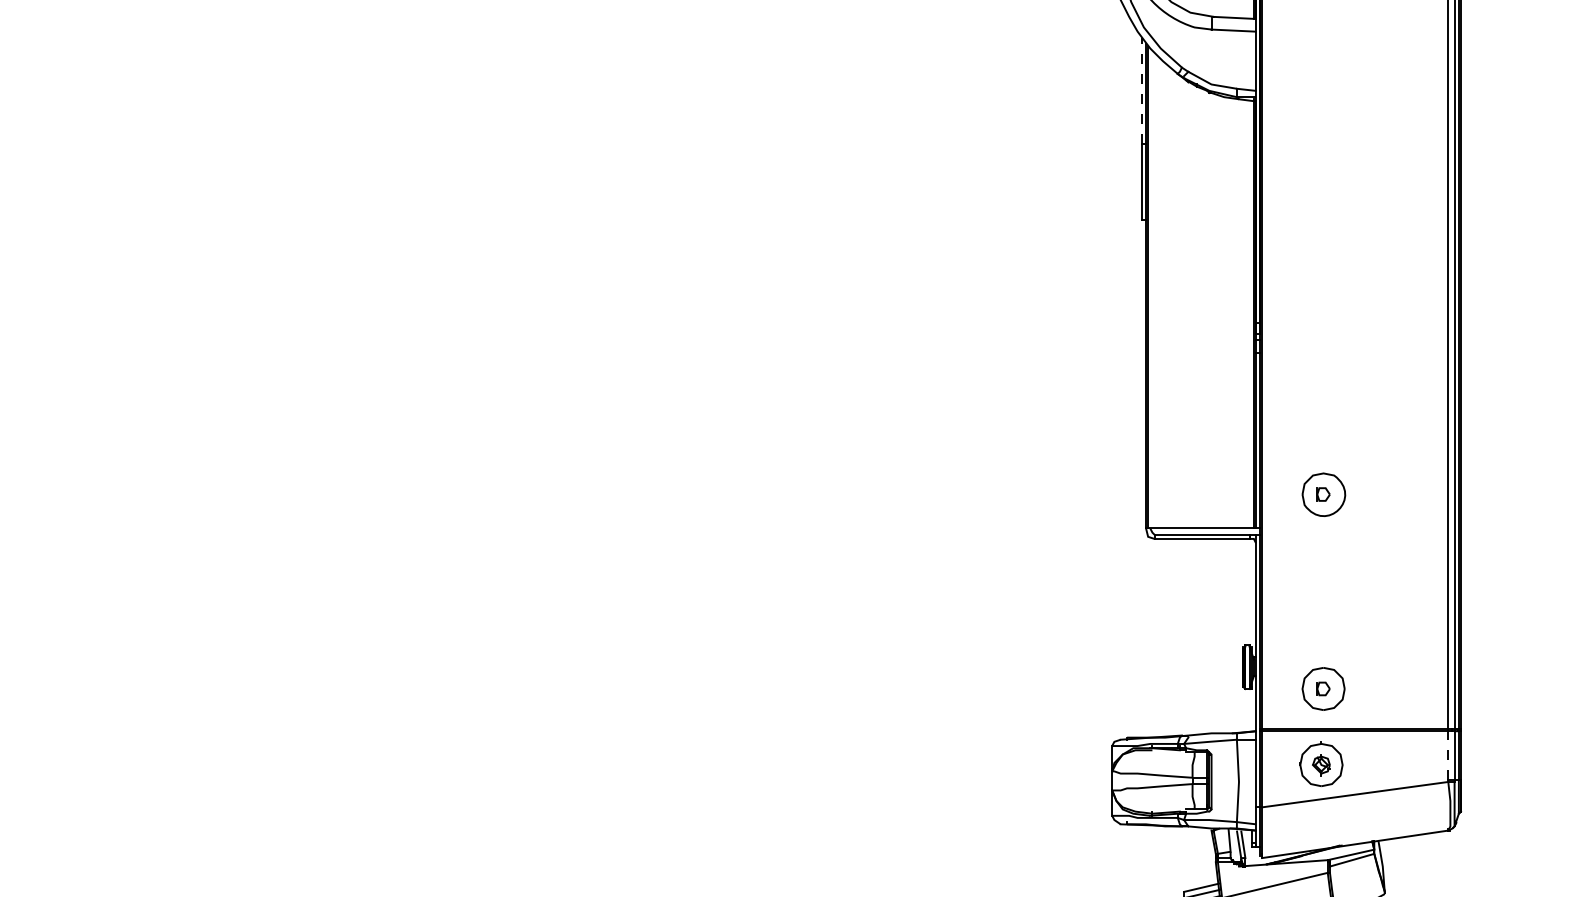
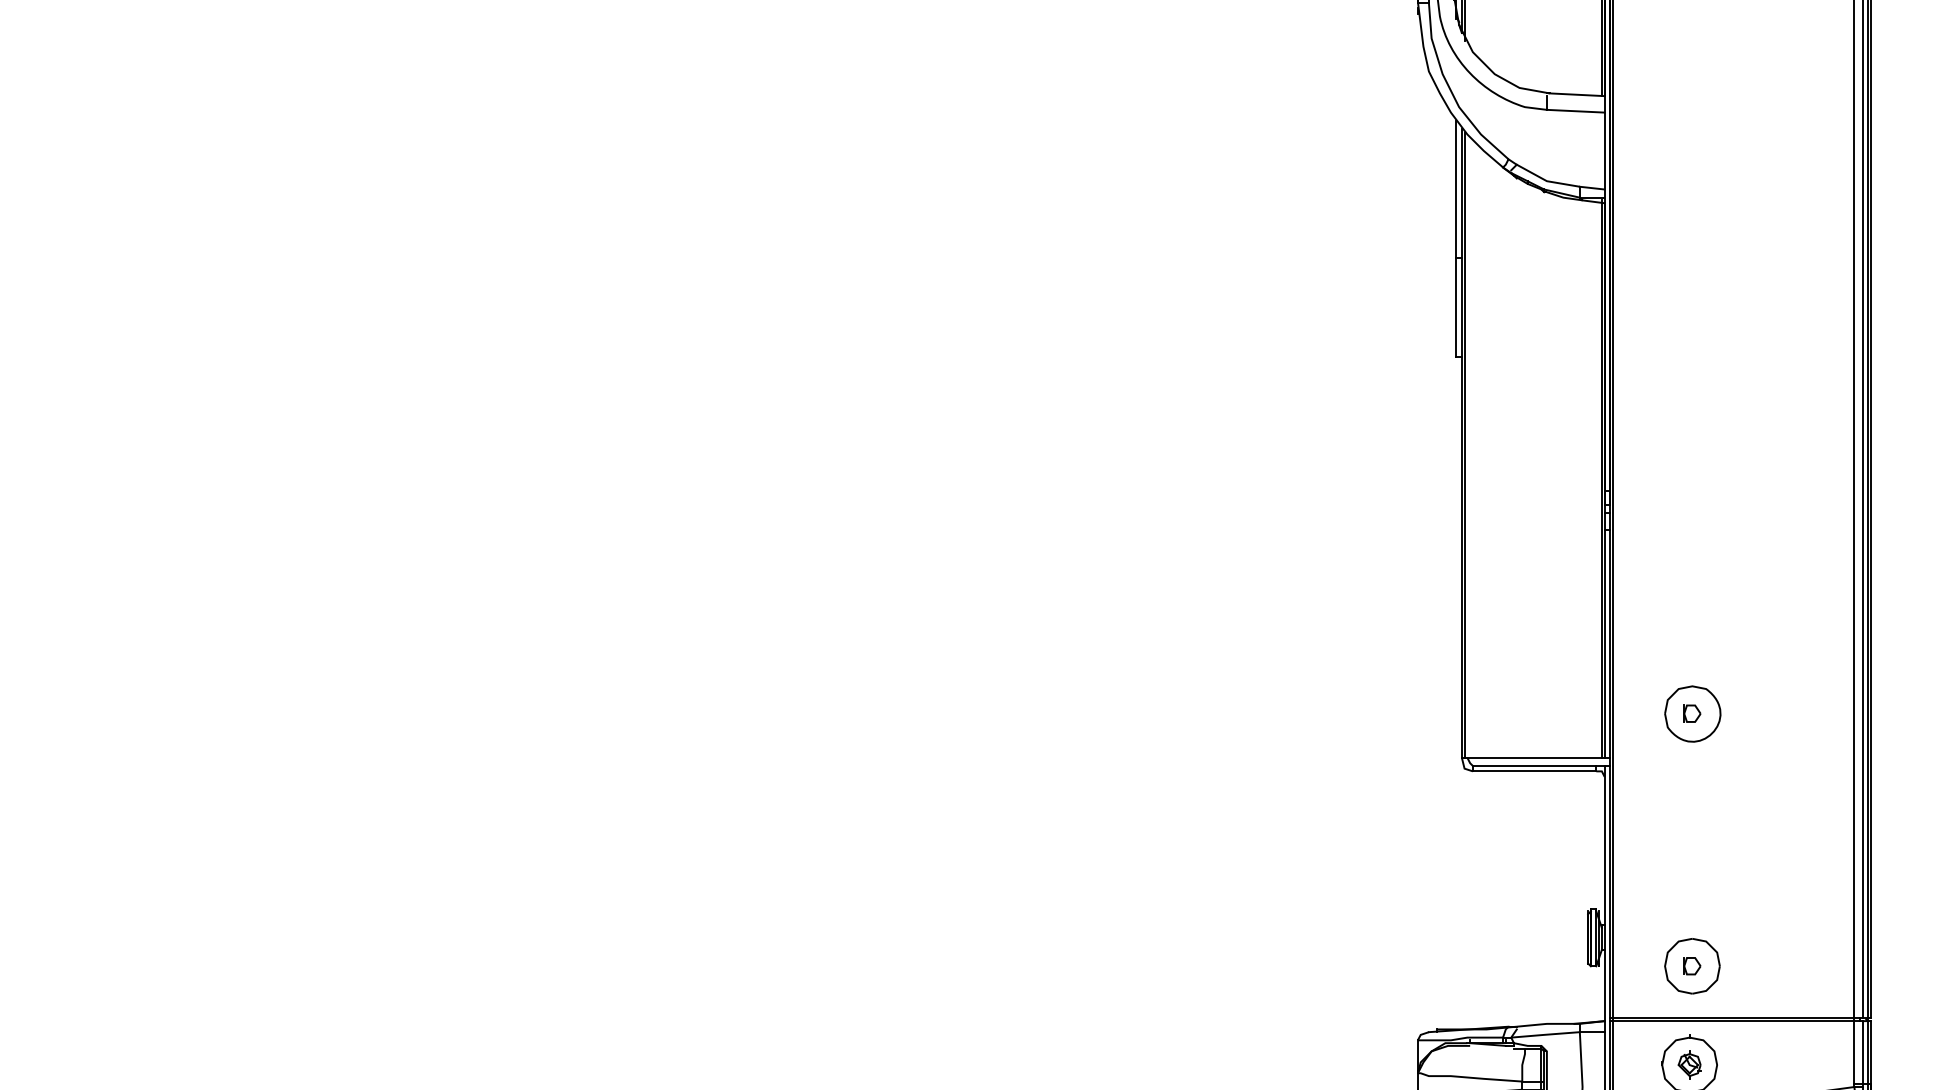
line: (1141, 90) -> (1455, 189), dashed -> solid
line: (1448, 755) -> (1854, 1052), dashed -> solid

